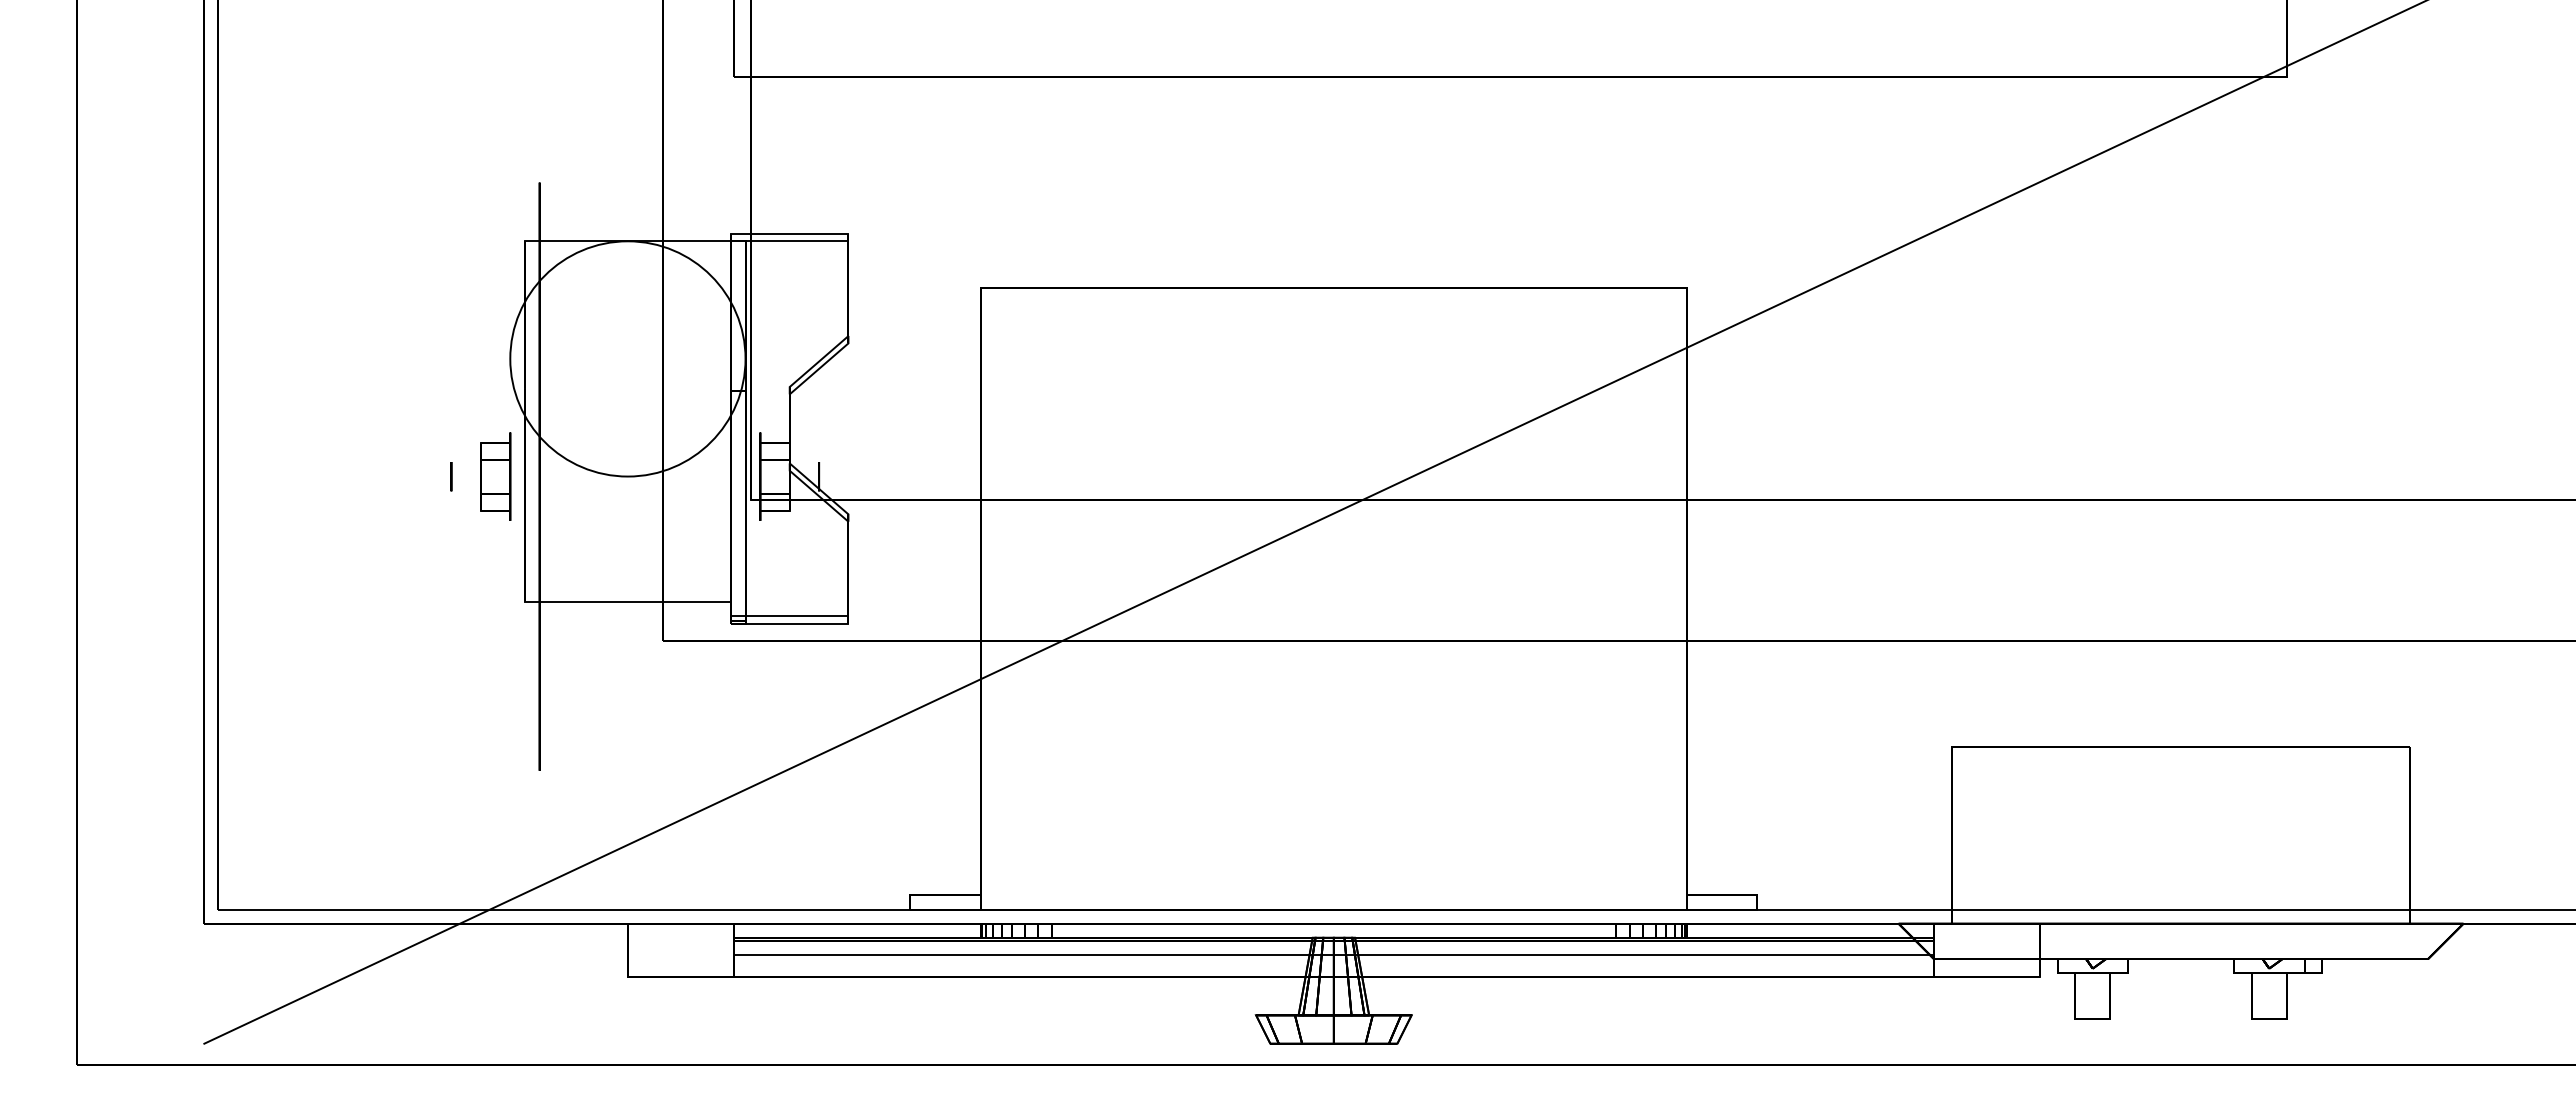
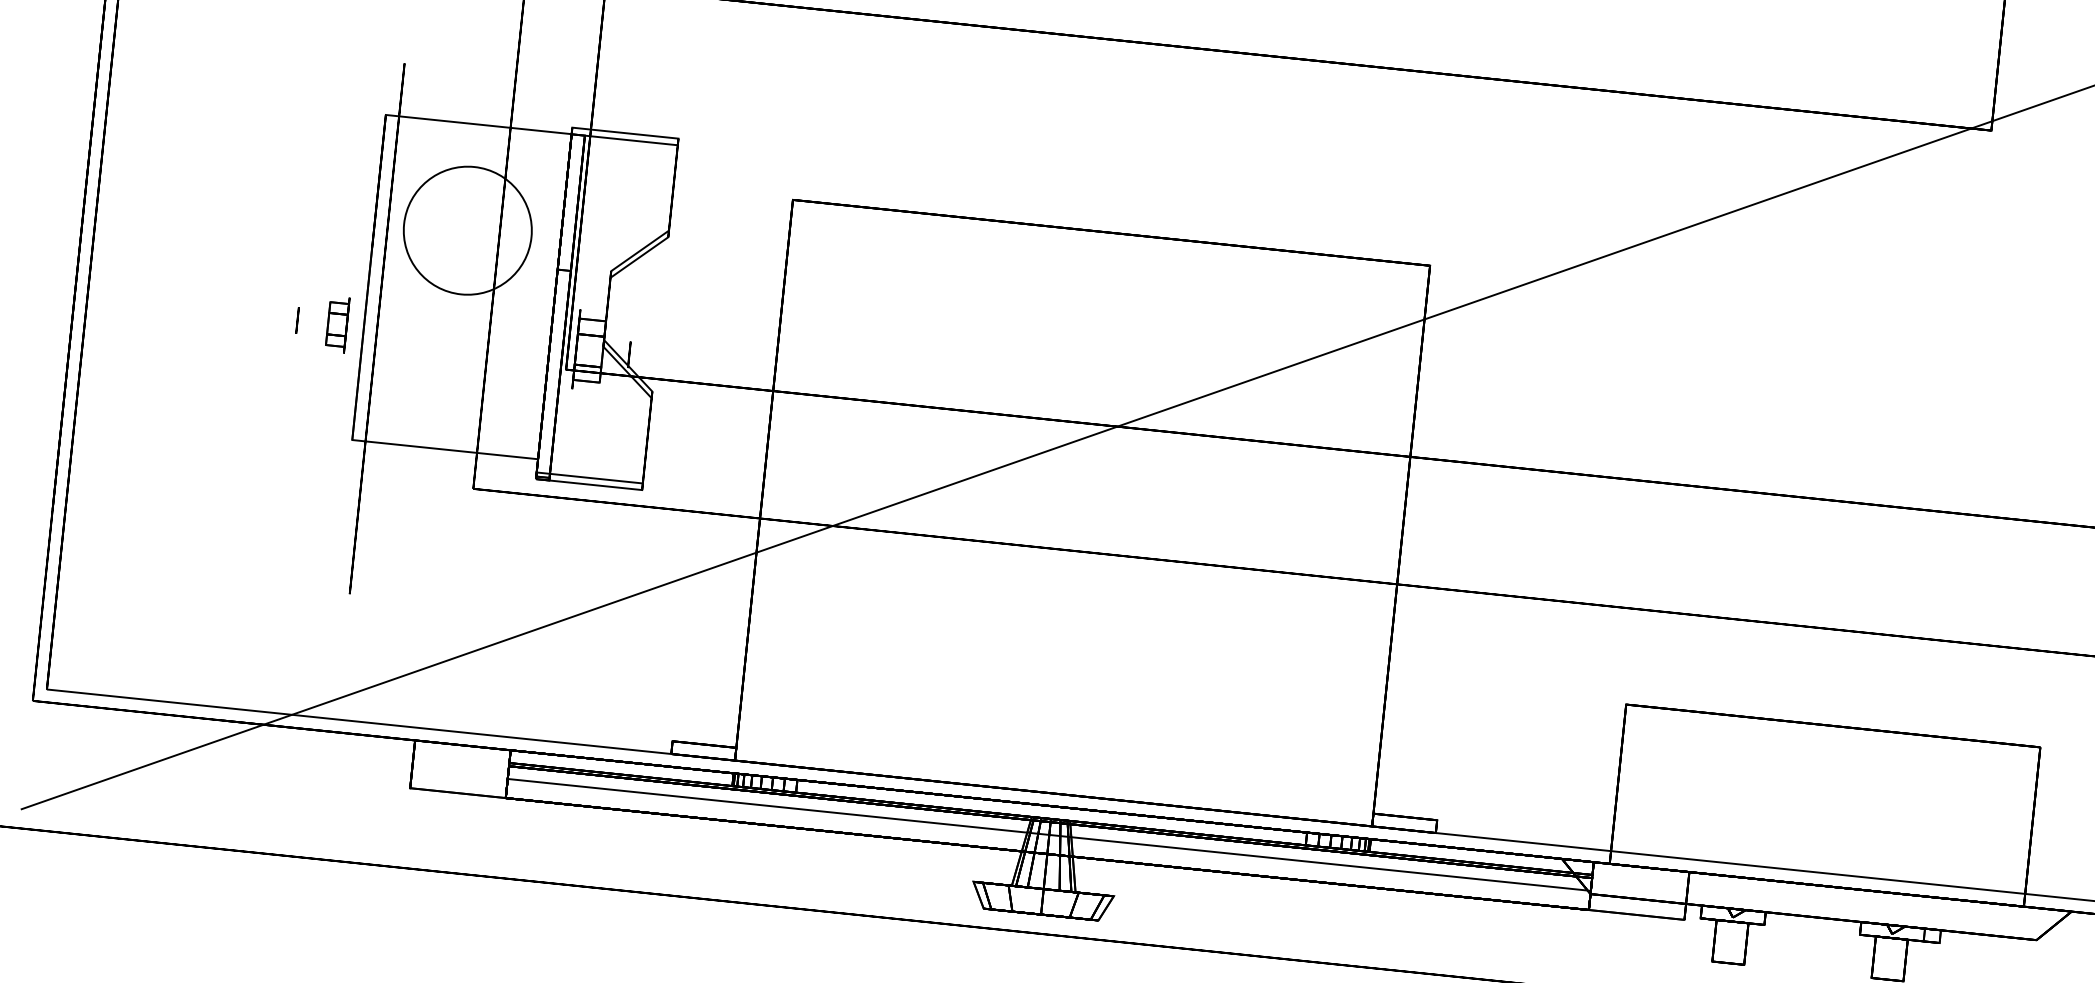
circle: (627, 358) -> (467, 230), size x0.6
part: (495, 476) -> (337, 324), size x0.7

